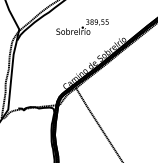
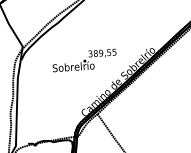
text: (82, 26) -> (84, 59), moved

